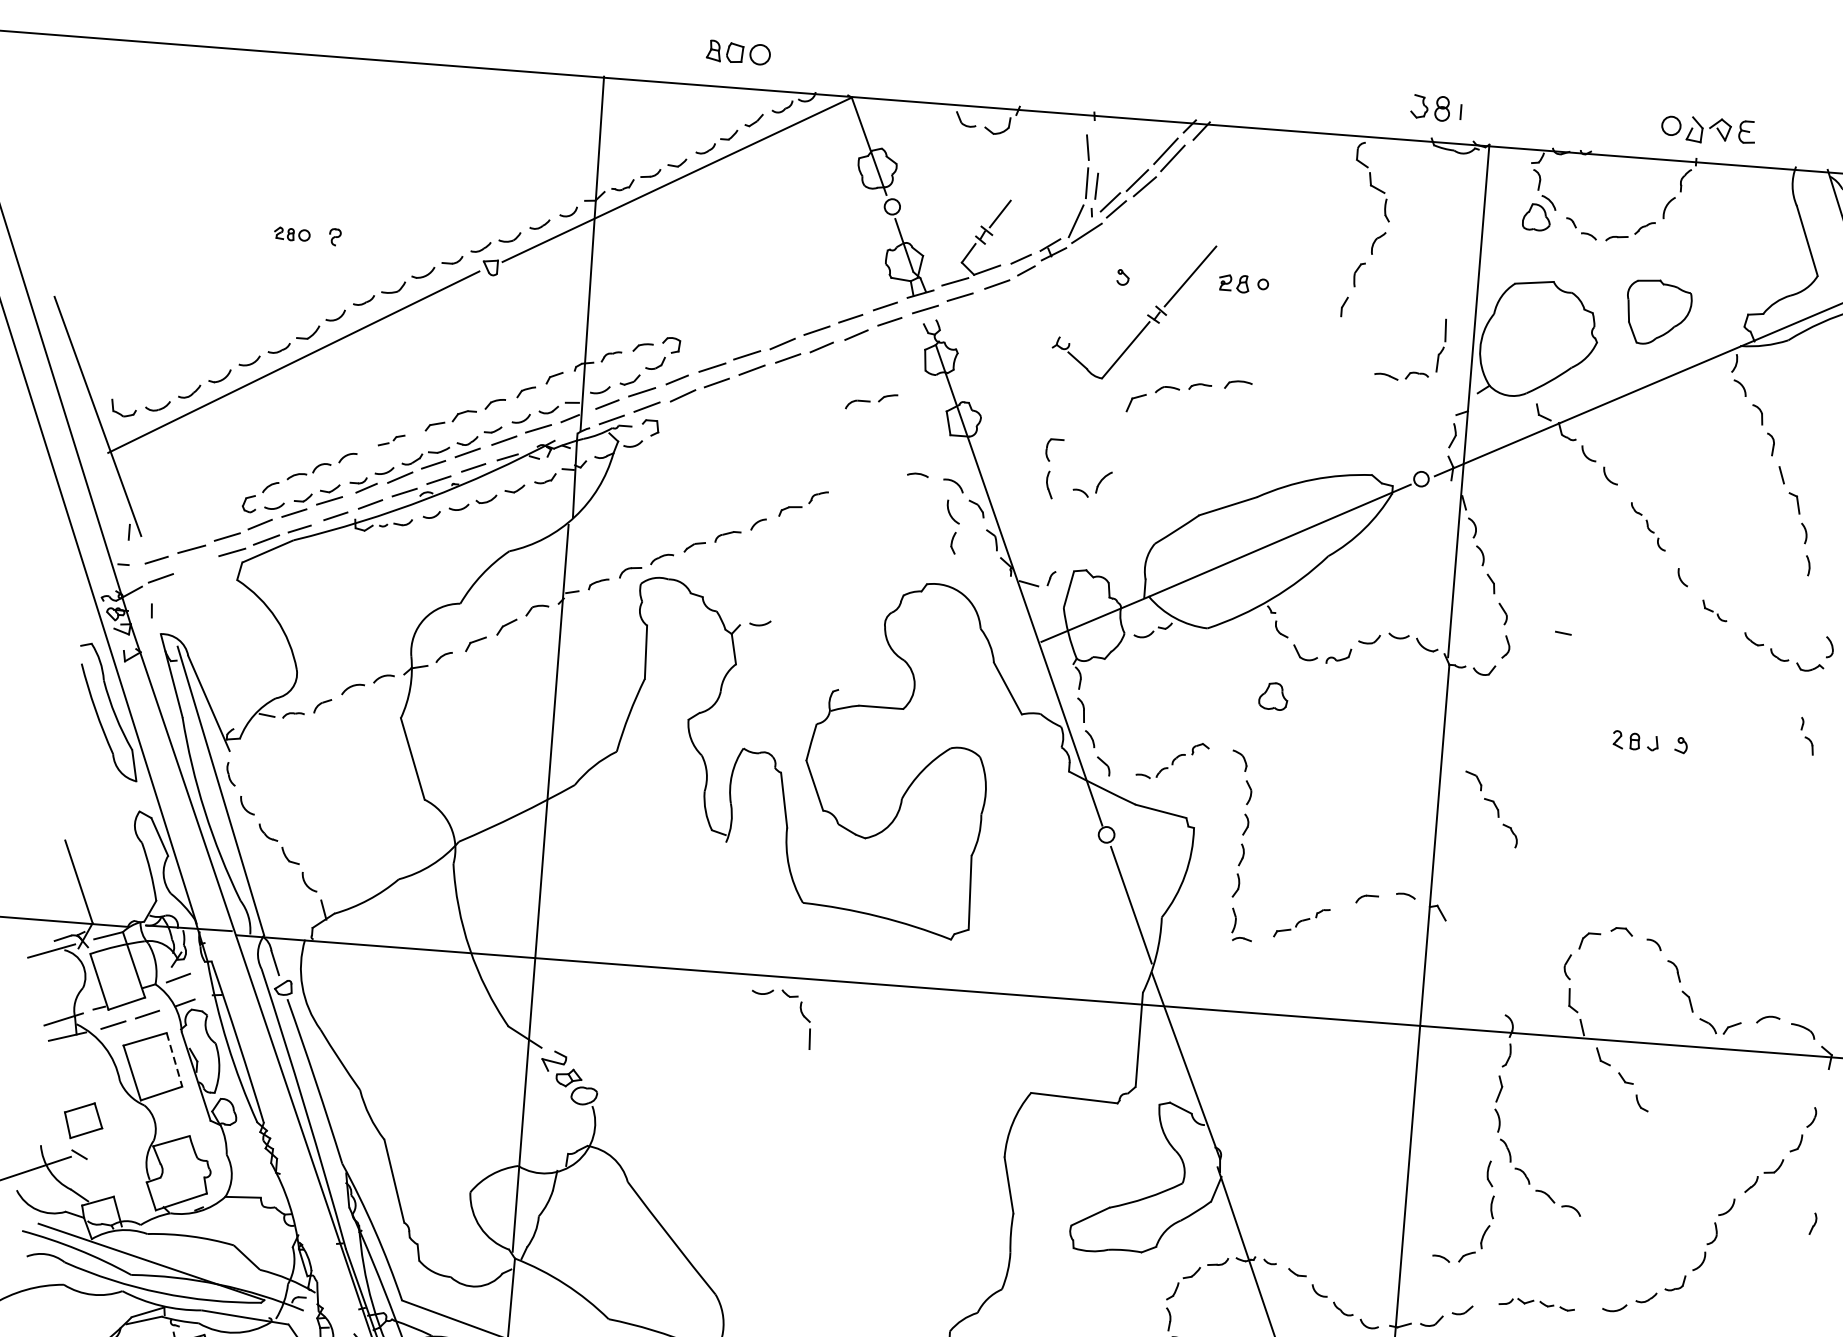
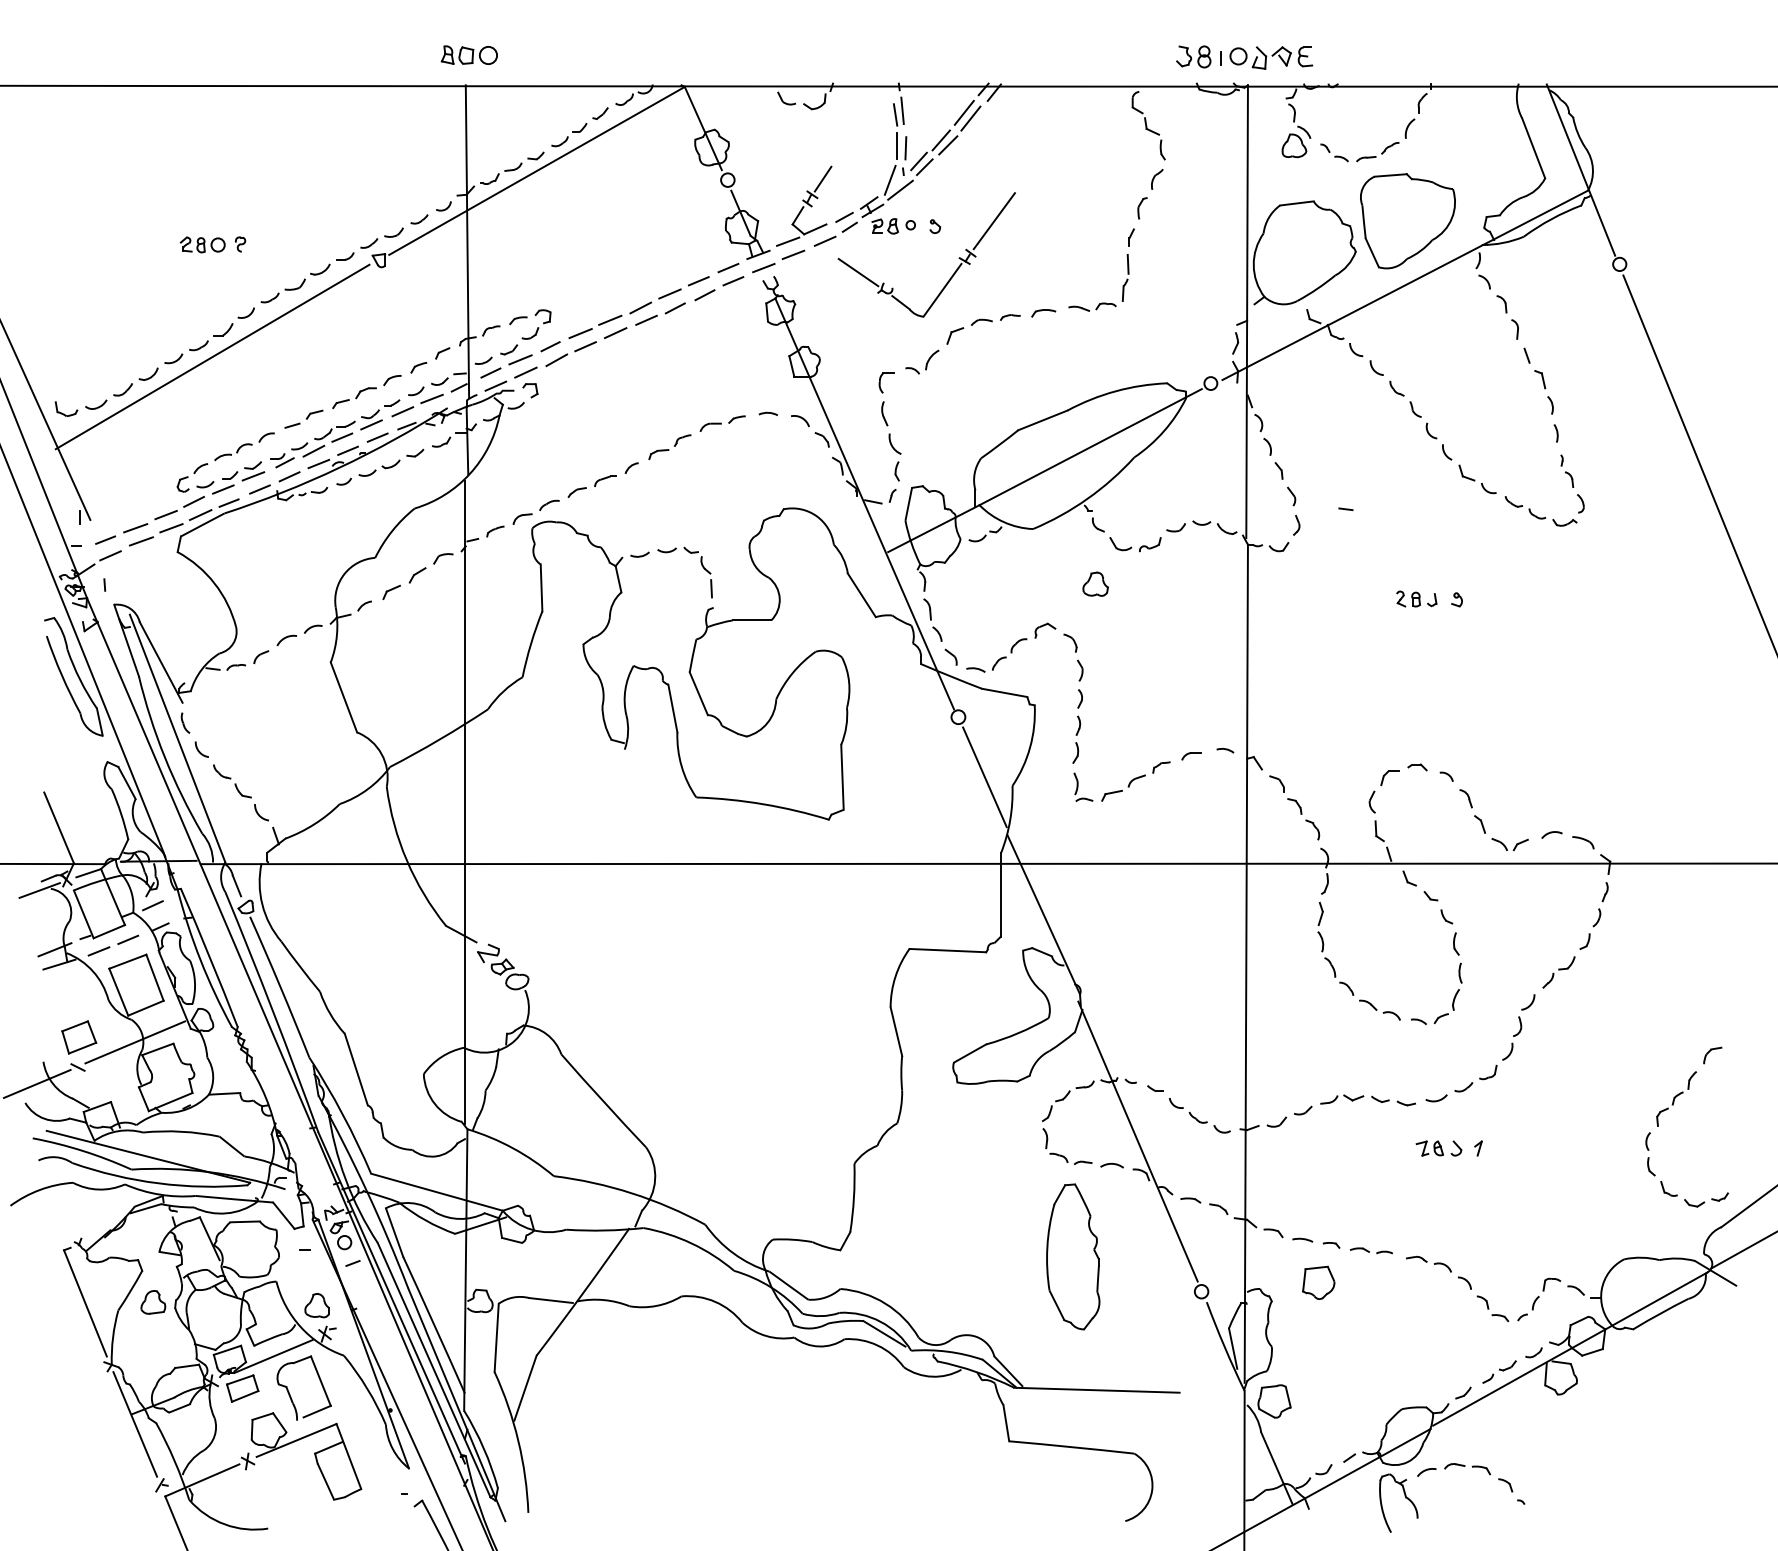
part: (737, 51) -> (468, 54), moved
part: (1708, 130) -> (1271, 57), moved
line: (1096, 143) -> (902, 110), added
part: (292, 233) -> (202, 244), size x1.43
part: (1243, 284) -> (893, 226), moved
part: (1658, 312) -> (1407, 221), size x1.67
line: (1032, 322) -> (858, 272), added
part: (1412, 371) -> (1101, 302), moved
part: (871, 401) -> (722, 423), moved
part: (391, 439) -> (303, 418), size x1.67
part: (1092, 483) -> (922, 361), moved
part: (1648, 526) -> (1413, 409), size x1.43
part: (951, 527) -> (894, 457), moved
line: (196, 564) -> (140, 541), added
part: (1714, 611) -> (1477, 479), size x1.67
part: (1807, 735) -> (1567, 470), moved
part: (1172, 760) -> (1011, 647), size x1.43
part: (1491, 809) -> (1294, 807), moved
part: (1301, 923) -> (1135, 781), size x1.43
part: (800, 1012) -> (701, 565), moved
line: (175, 1059) -> (155, 977), dashed -> solid
line: (146, 1131) -> (135, 1042), added
part: (1489, 1210) -> (1458, 976), moved
part: (1812, 1224) -> (1604, 892), moved
part: (1536, 1304) -> (1367, 1100), size x1.43

